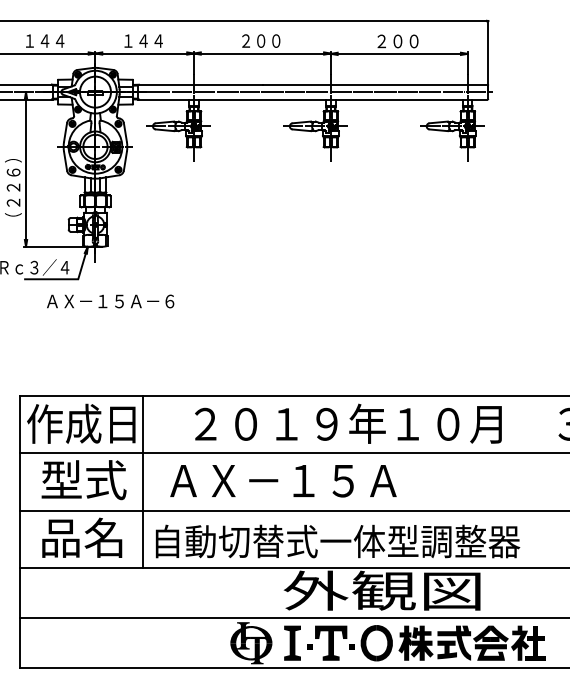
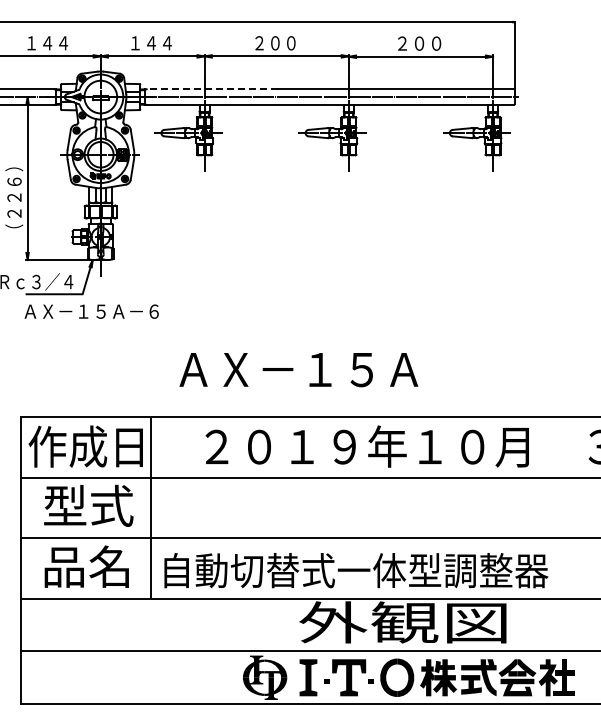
line: (201, 84) -> (212, 89), solid -> dashed
text: (110, 301) -> (91, 311), moved
text: (283, 481) -> (298, 370), moved

